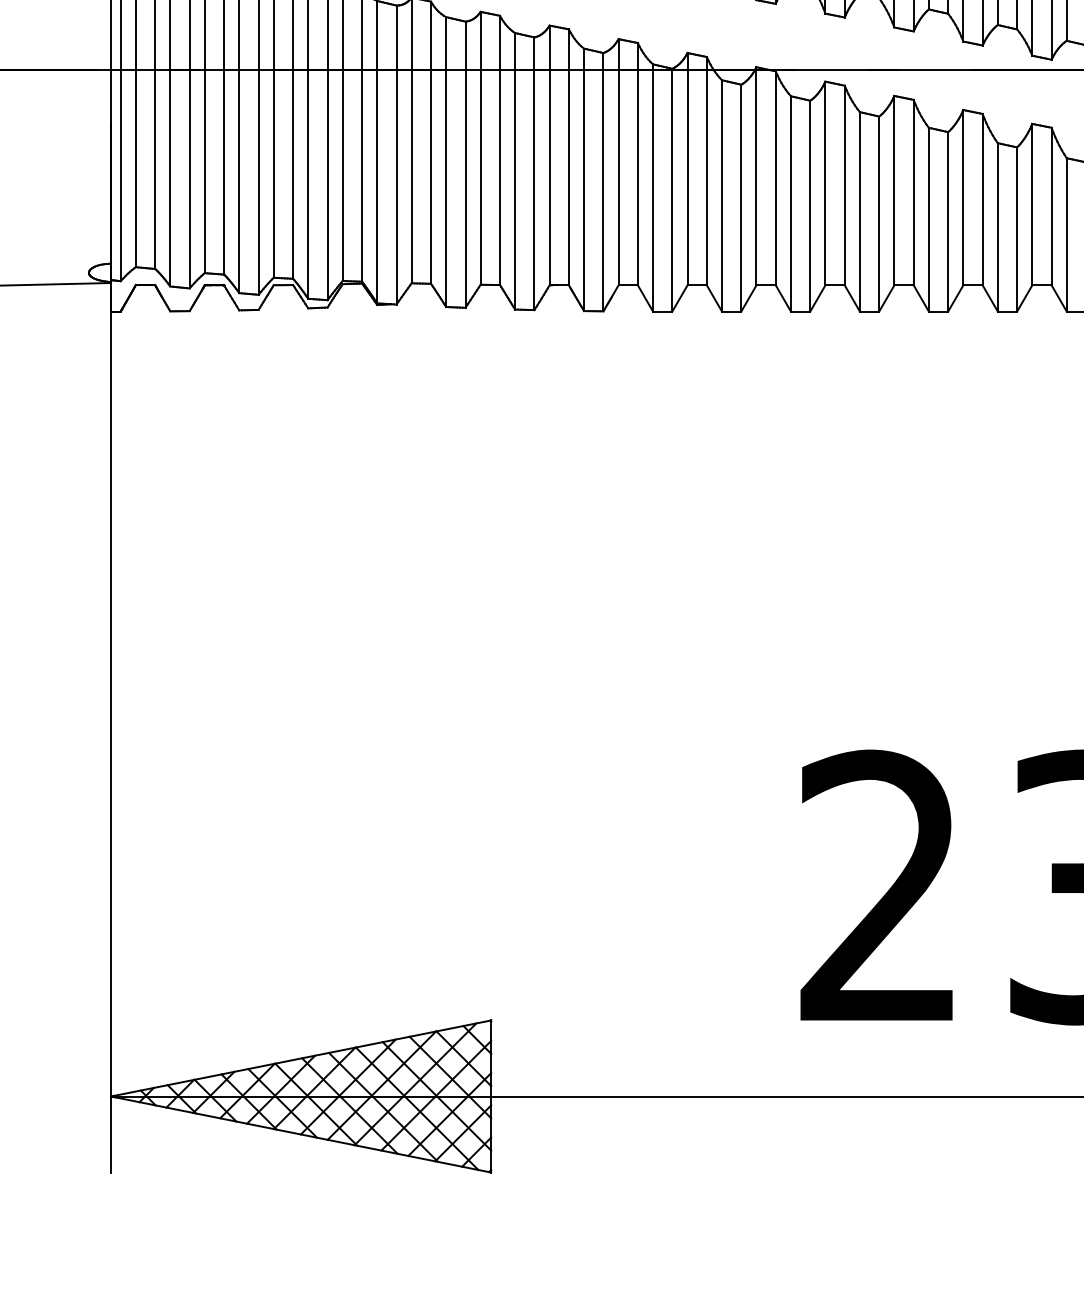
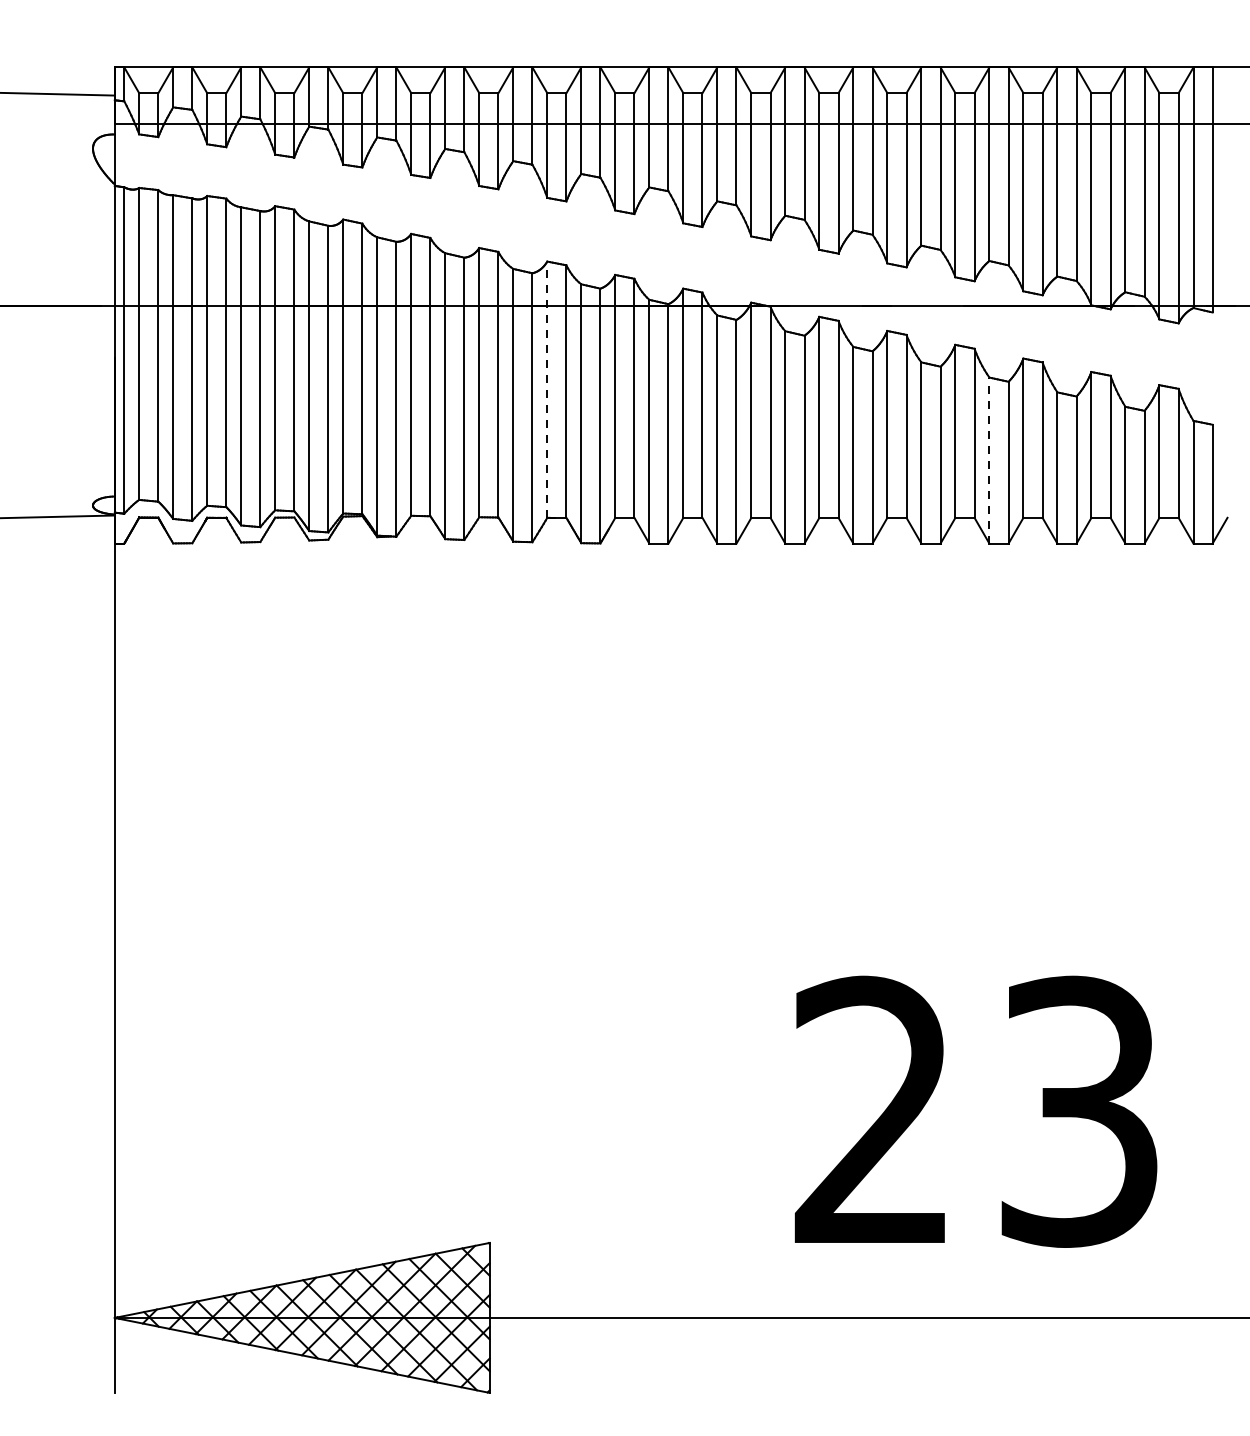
line: (549, 155) -> (547, 389), solid -> dashed
line: (997, 227) -> (989, 460), solid -> dashed

